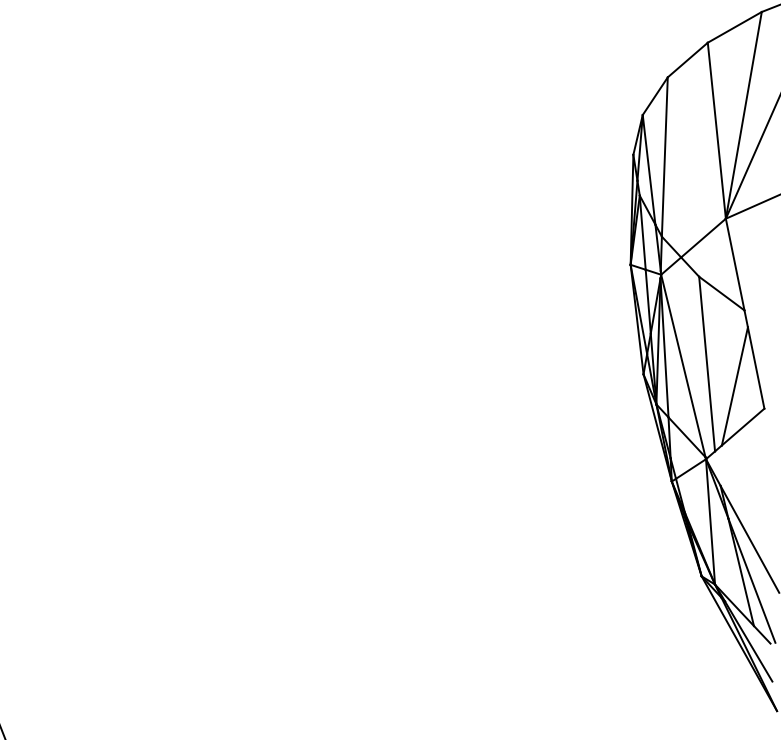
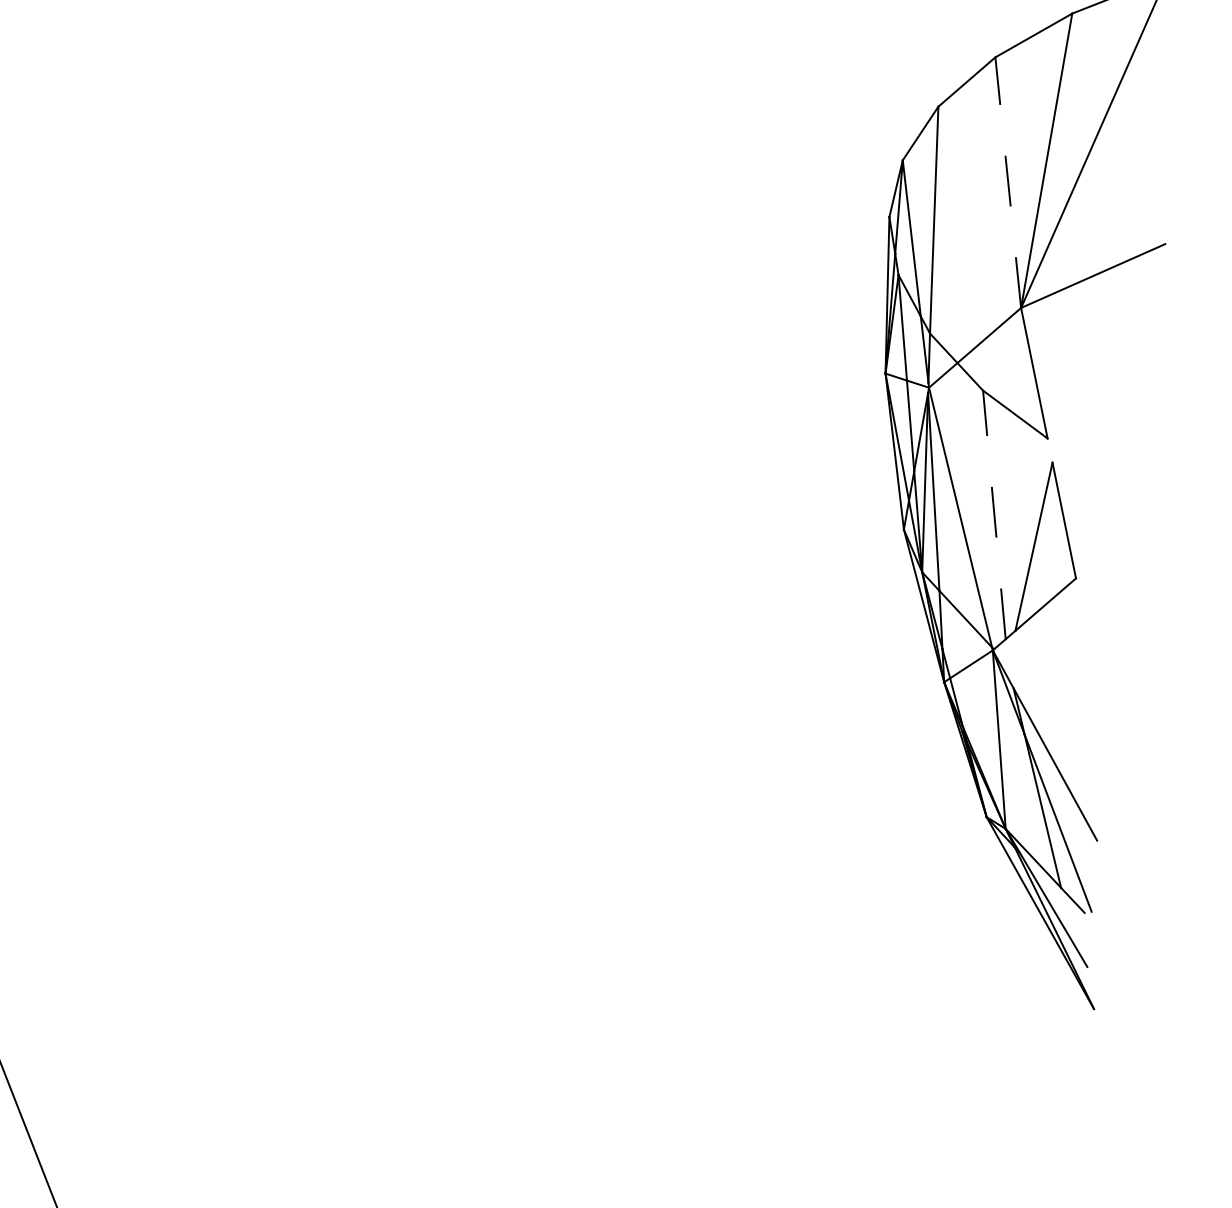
line: (717, 130) -> (1008, 182), solid -> dashed
line: (745, 318) -> (1049, 450), removed
line: (707, 363) -> (994, 514), solid -> dashed

